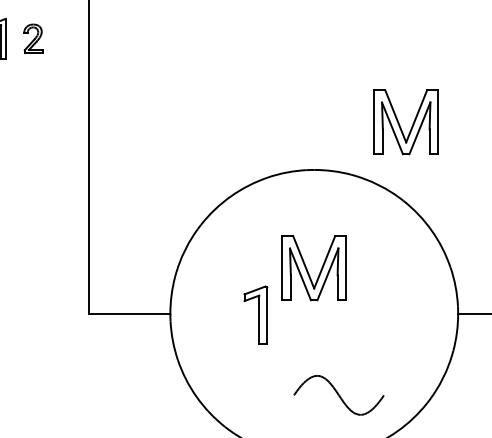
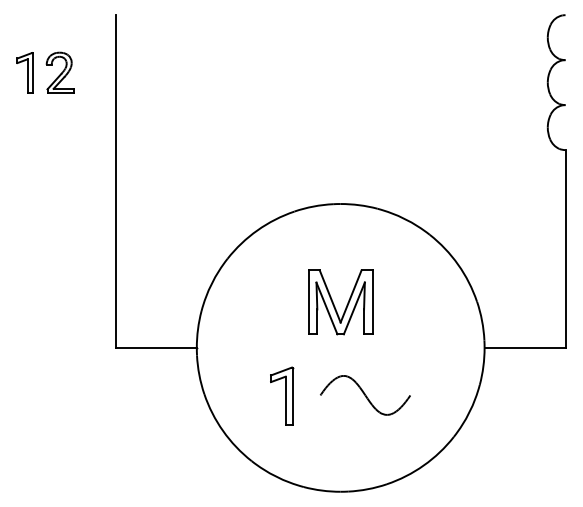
part: (33, 38) -> (59, 72), size x1.43
part: (400, 124) -> (426, 158), removed
part: (256, 314) -> (282, 395), moved
part: (339, 395) -> (365, 395), moved

